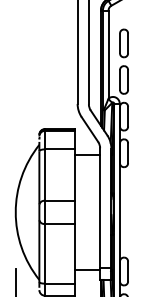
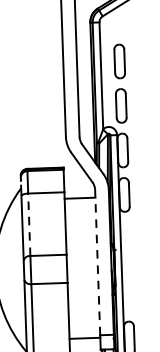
line: (45, 175) -> (29, 225), solid -> dashed
line: (100, 208) -> (98, 262), solid -> dashed

